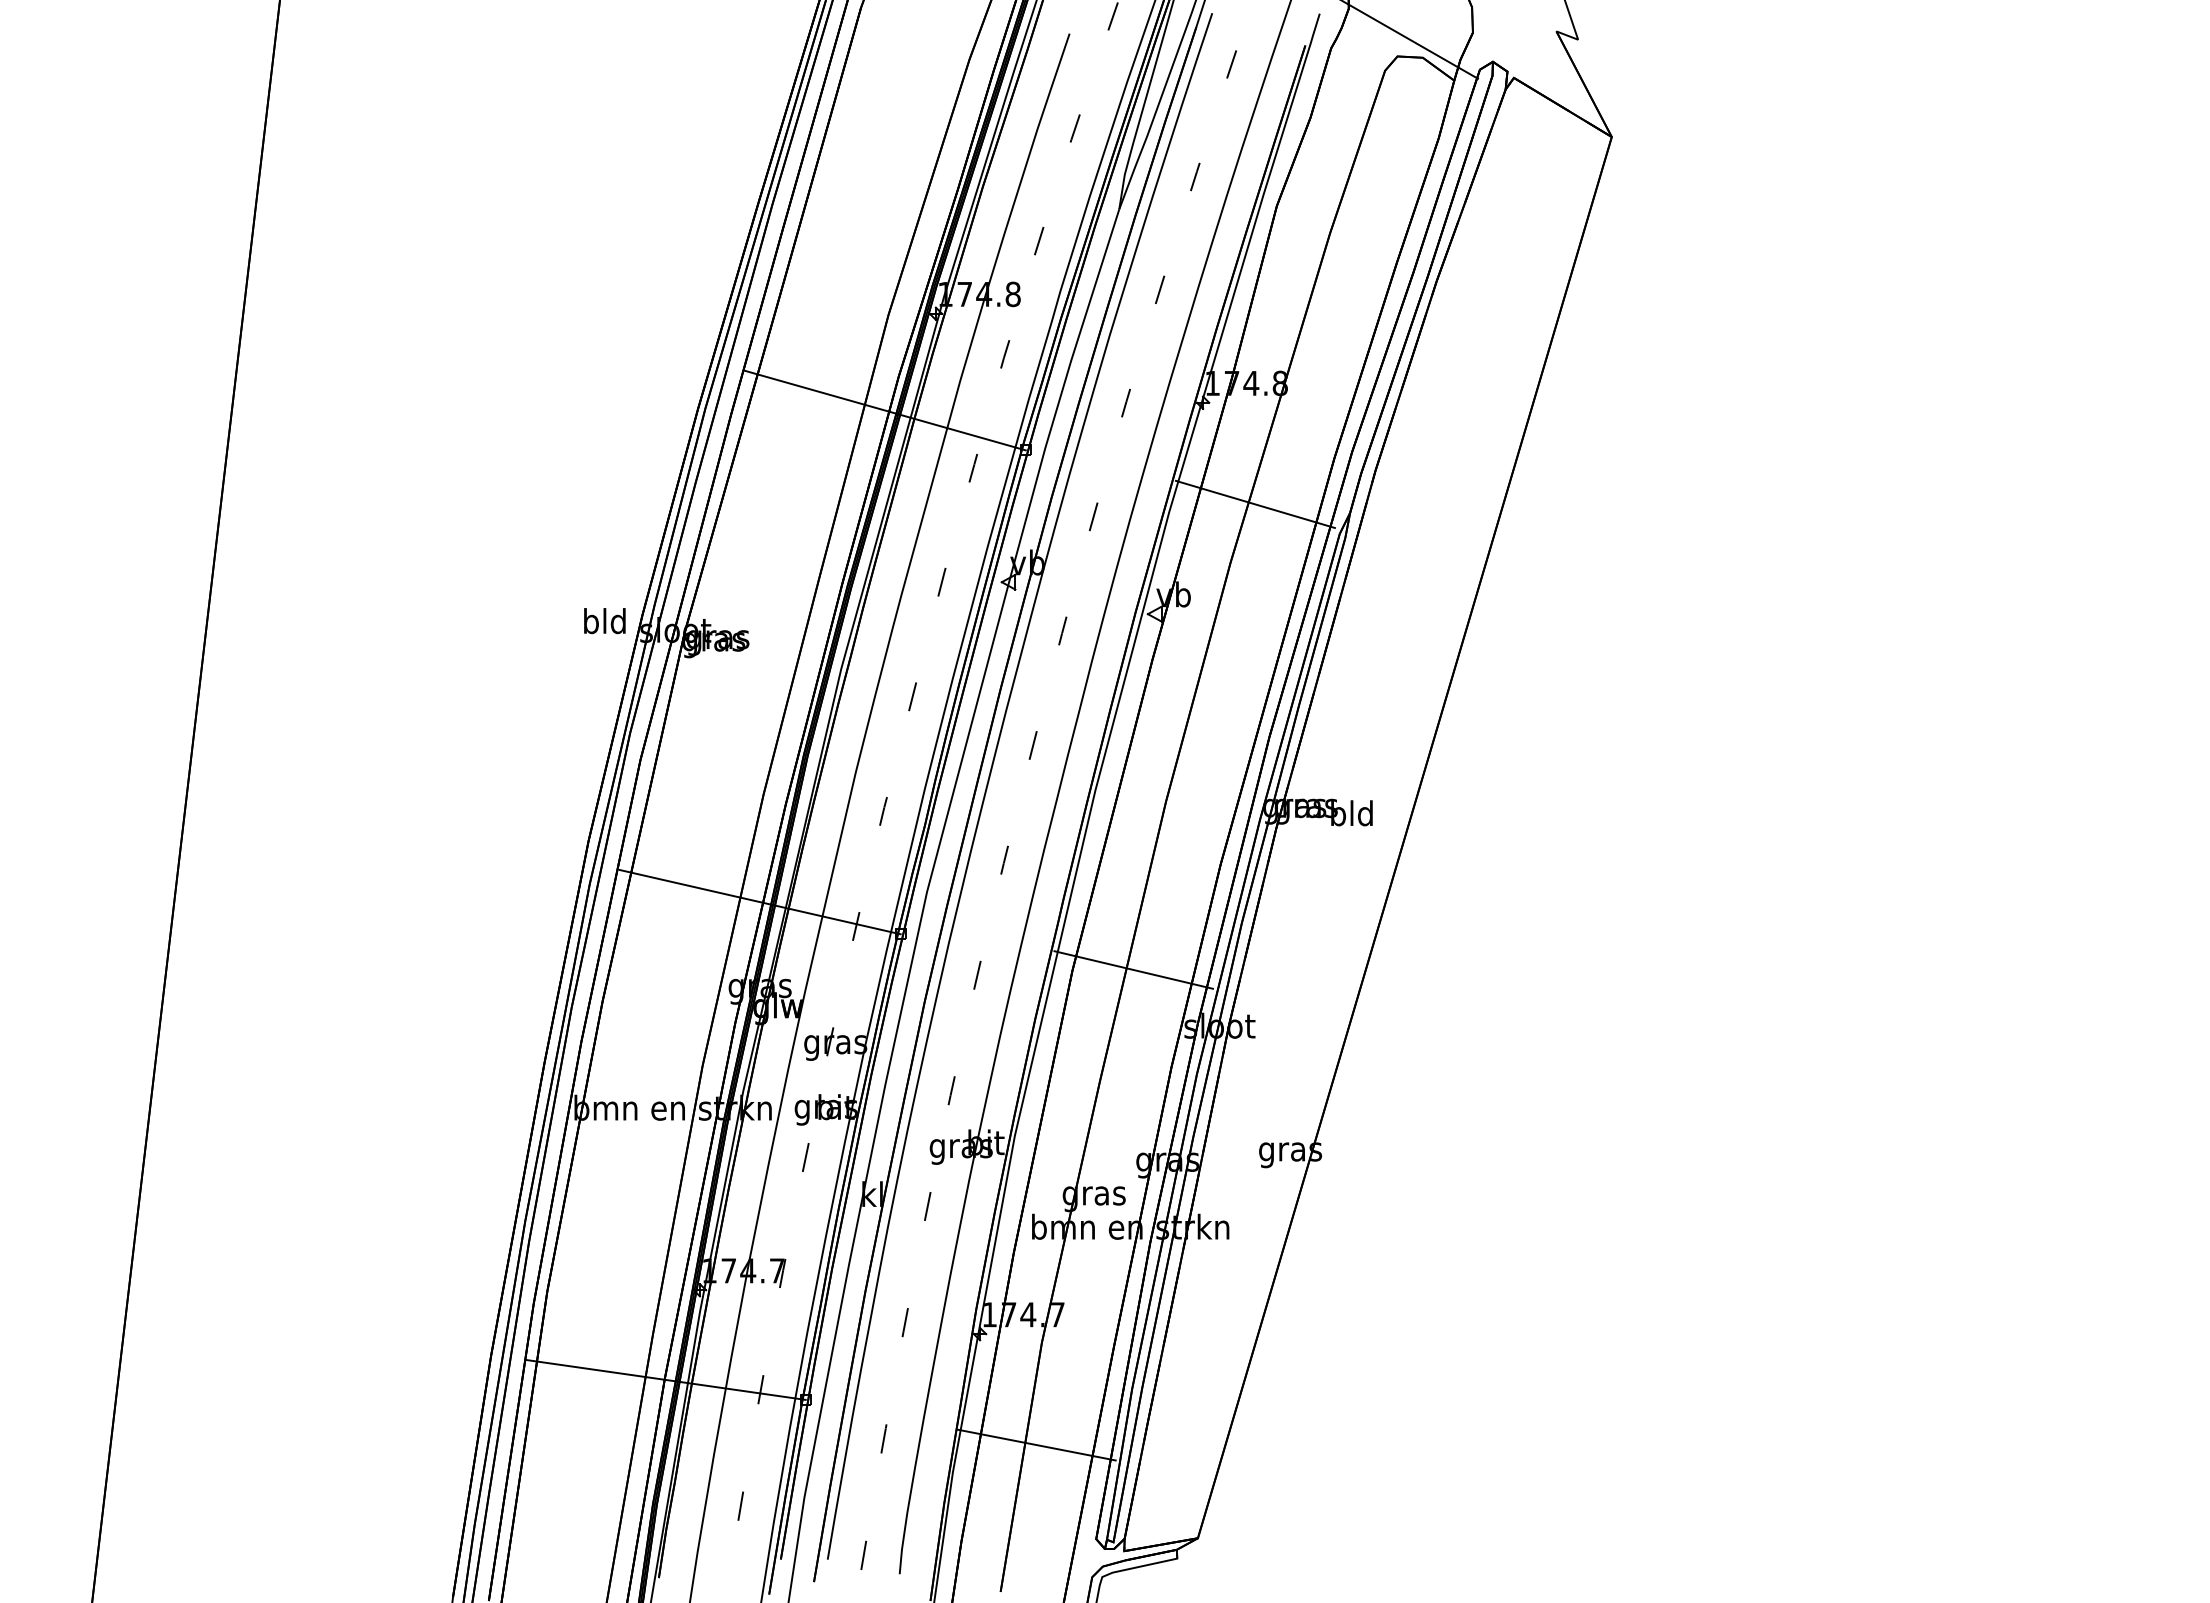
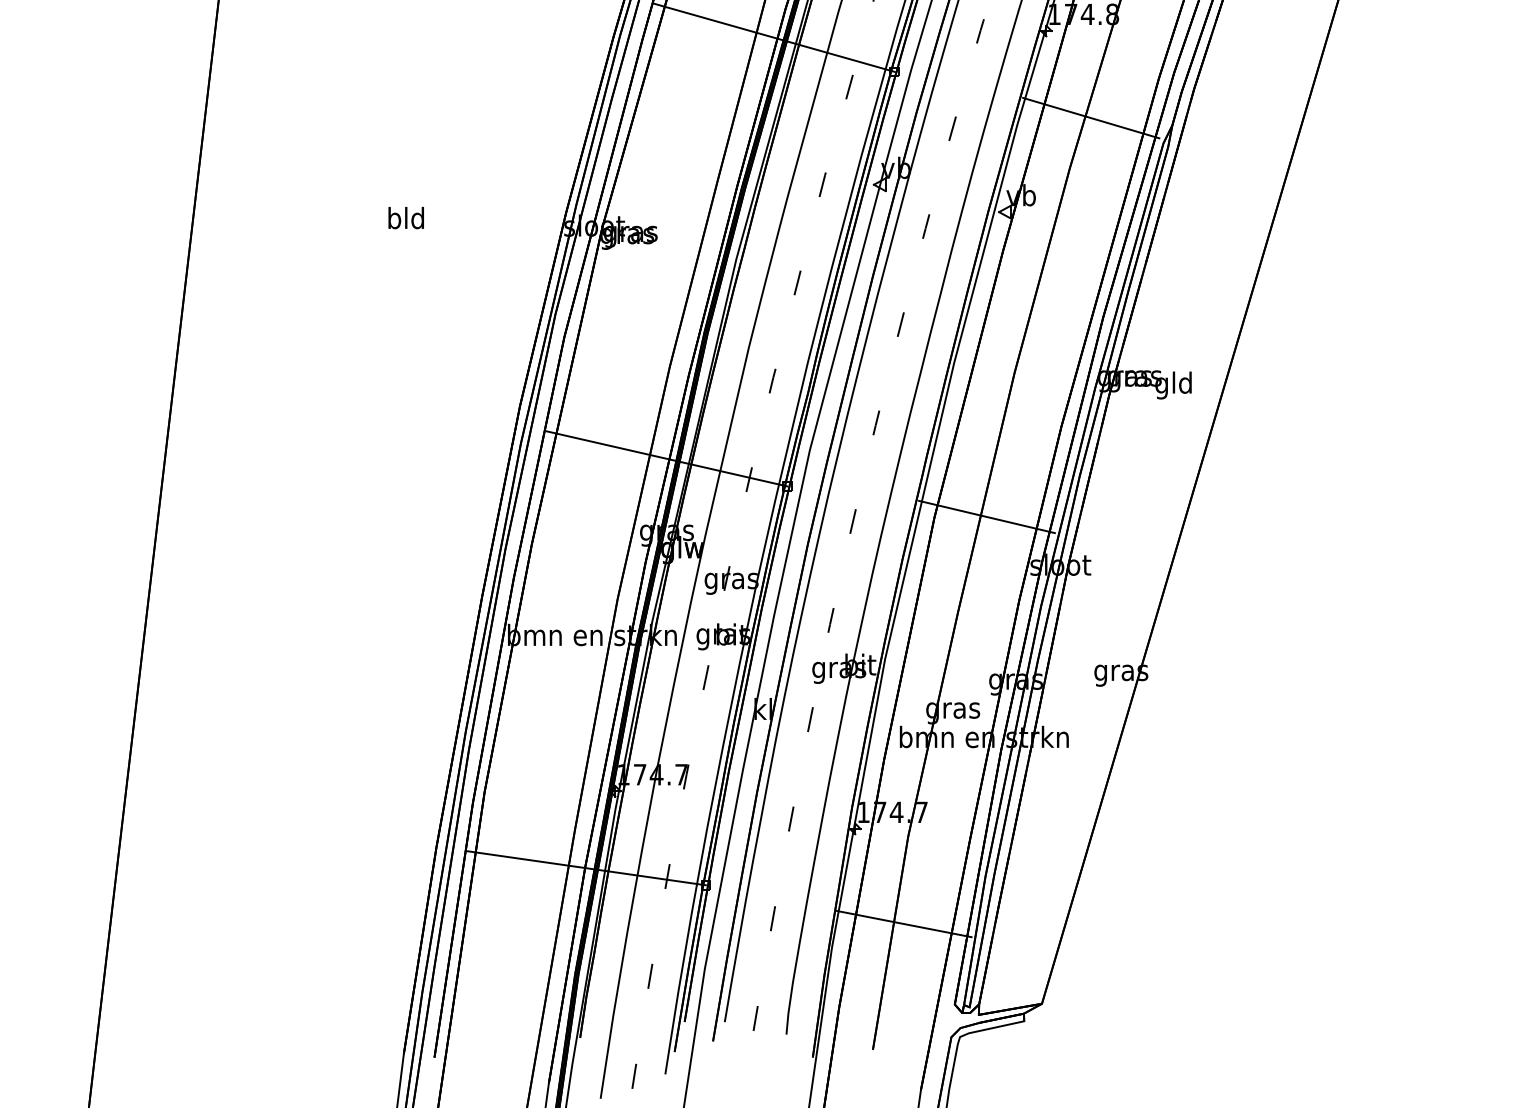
text: (604, 621) -> (405, 218), moved
text: (1337, 816) -> (1161, 385), bld -> gld

